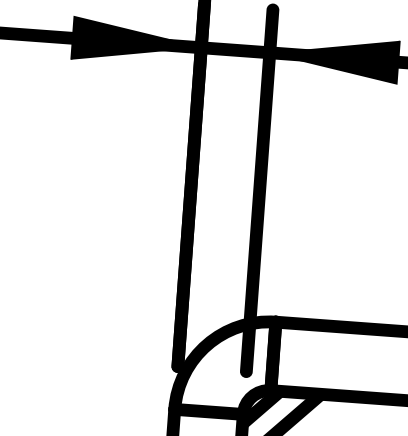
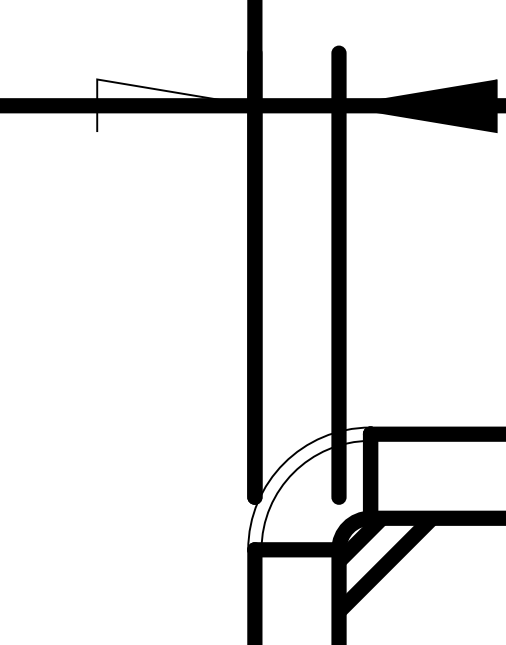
fill: (136, 42) -> (175, 105), removed
fill: (225, 365) -> (312, 491), removed

